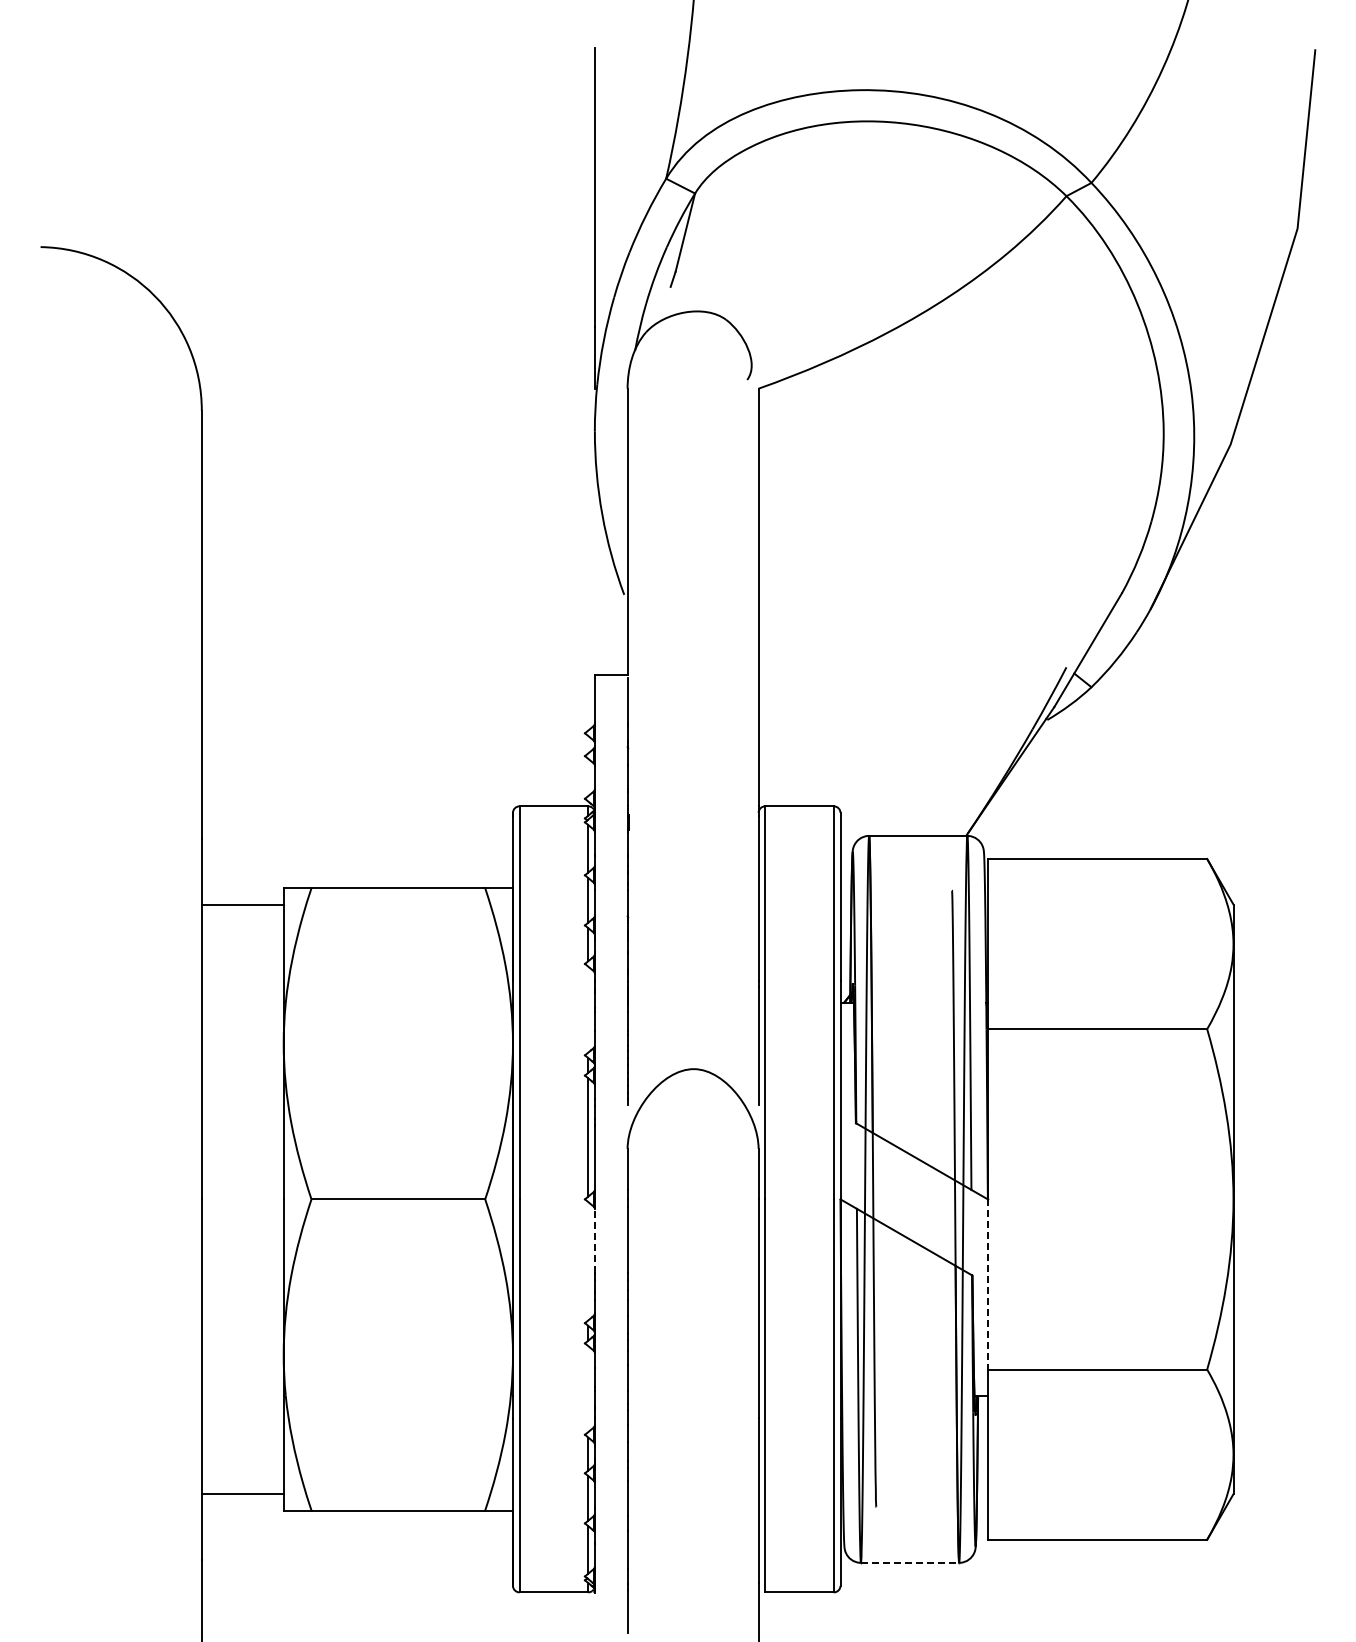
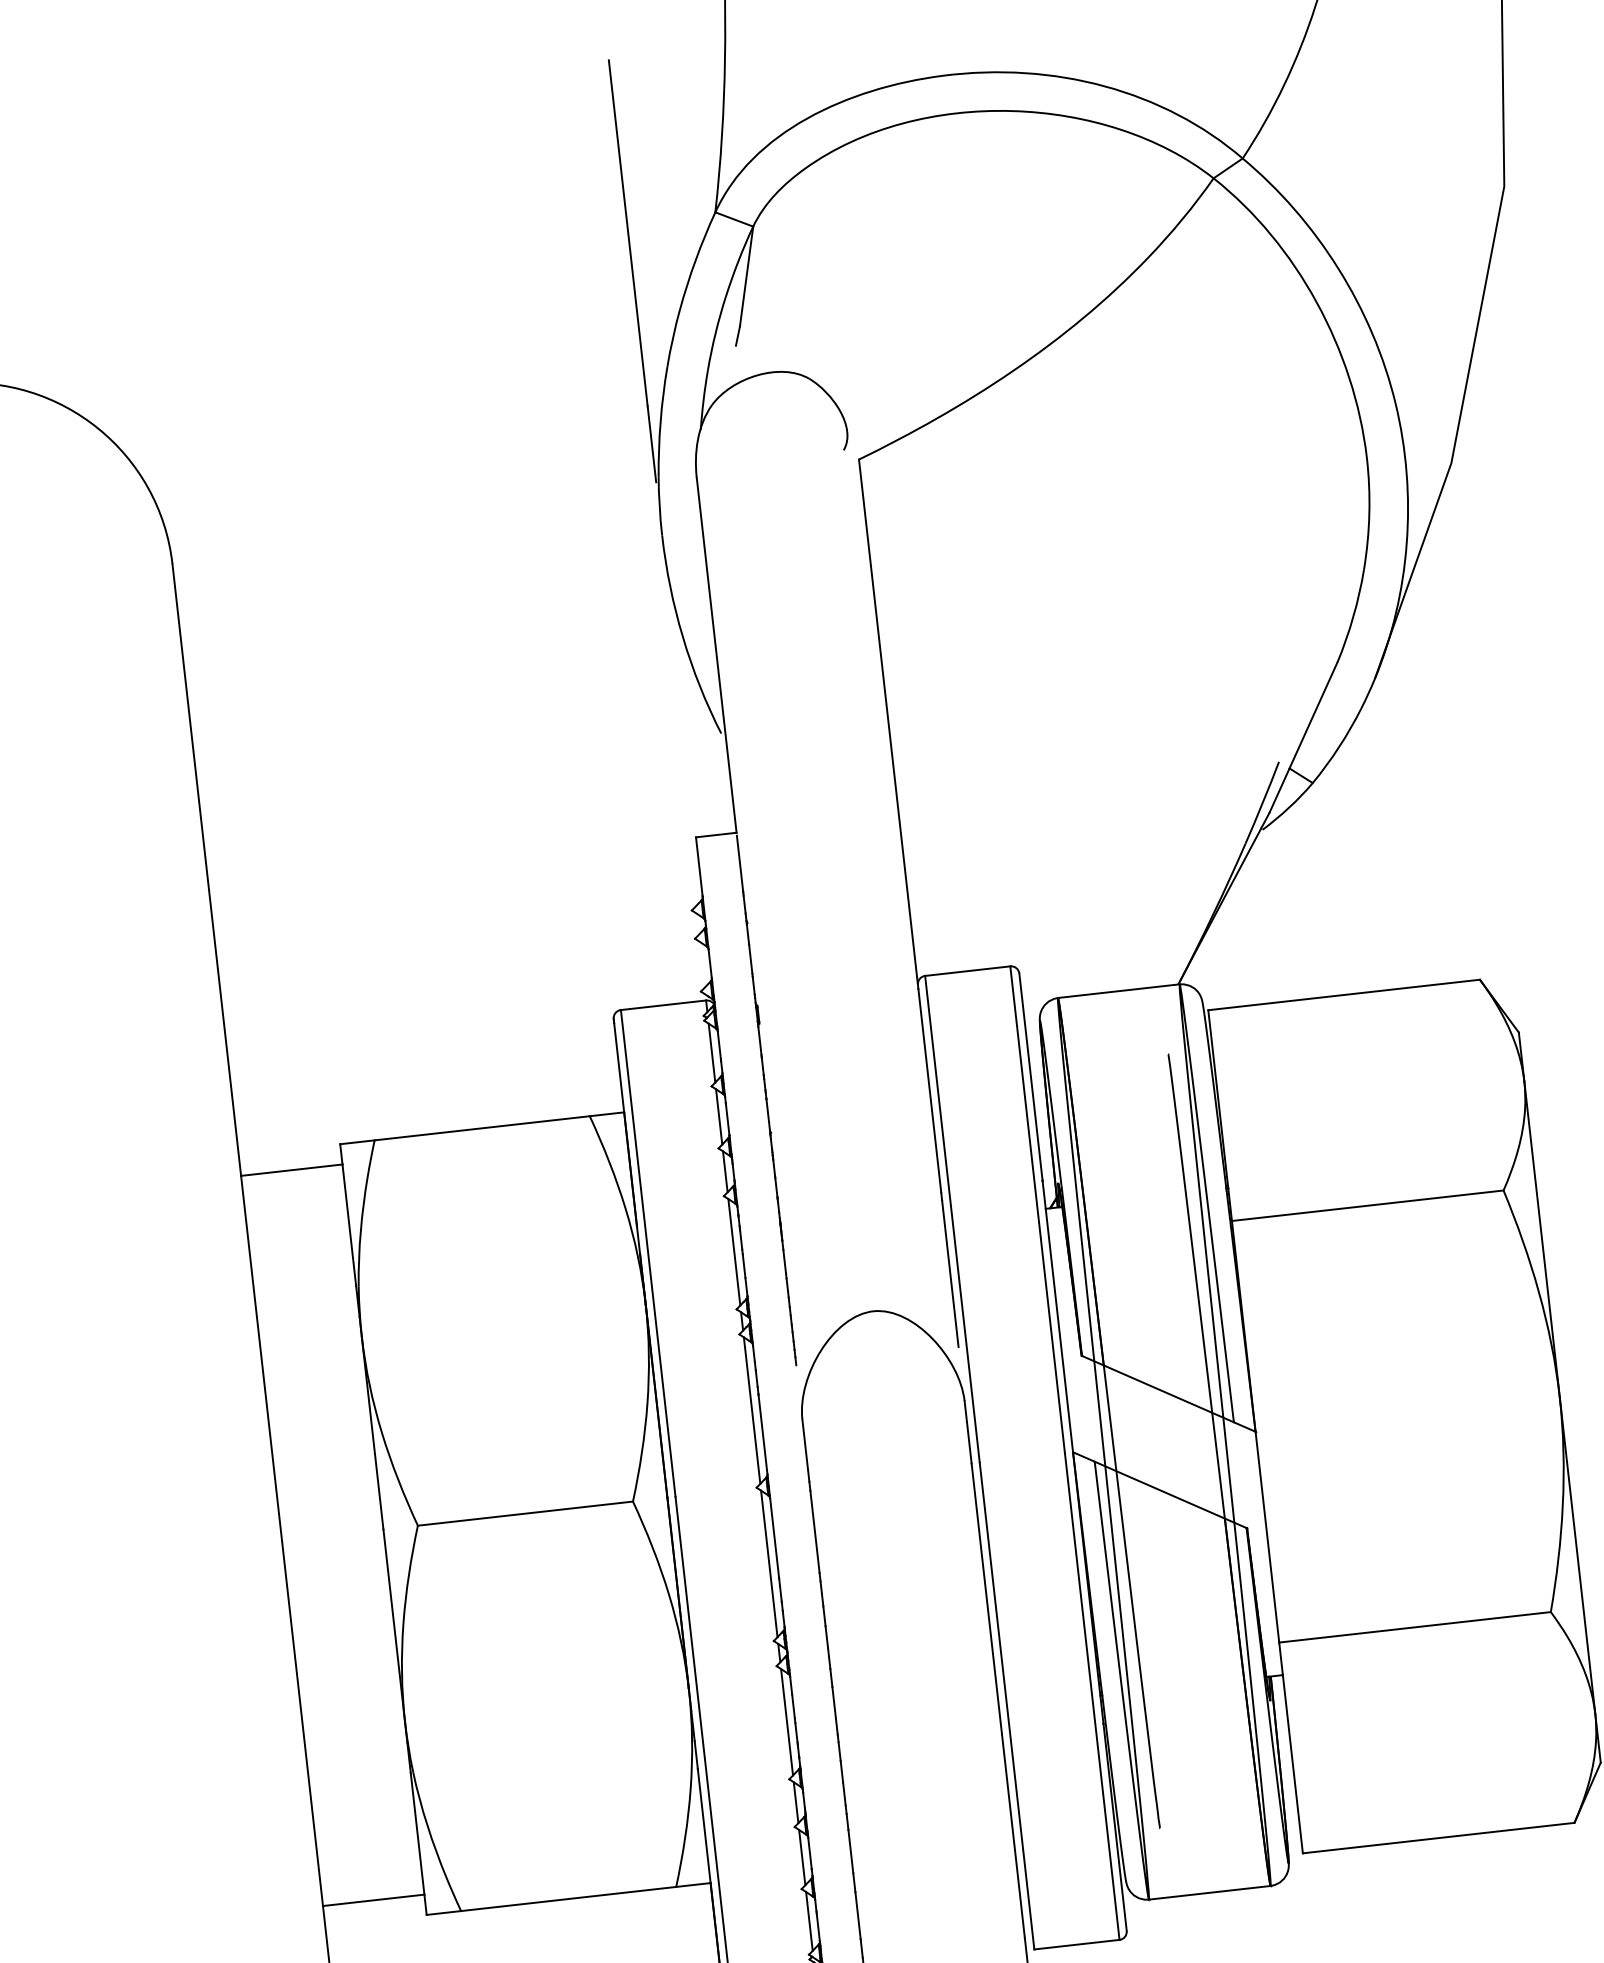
line: (588, 1009) -> (734, 1252), added
line: (594, 1241) -> (774, 1538), dashed -> solid
line: (588, 1261) -> (769, 1564), added
line: (987, 1284) -> (1266, 1537), dashed -> solid
line: (588, 1389) -> (787, 1722), added
line: (910, 1562) -> (1210, 1892), dashed -> solid

